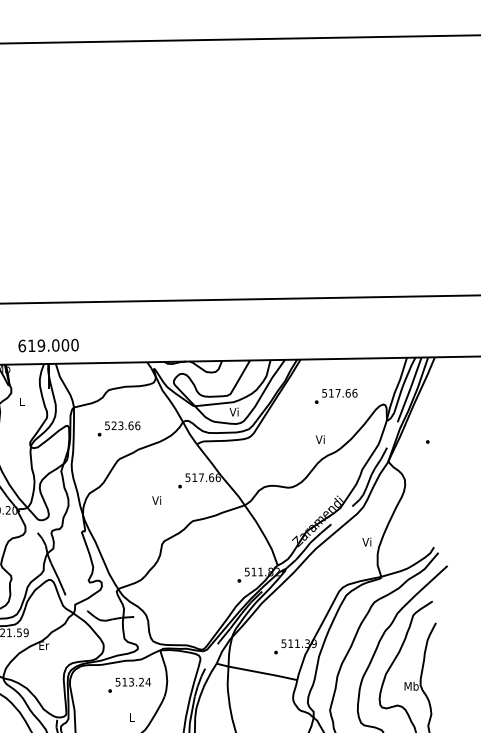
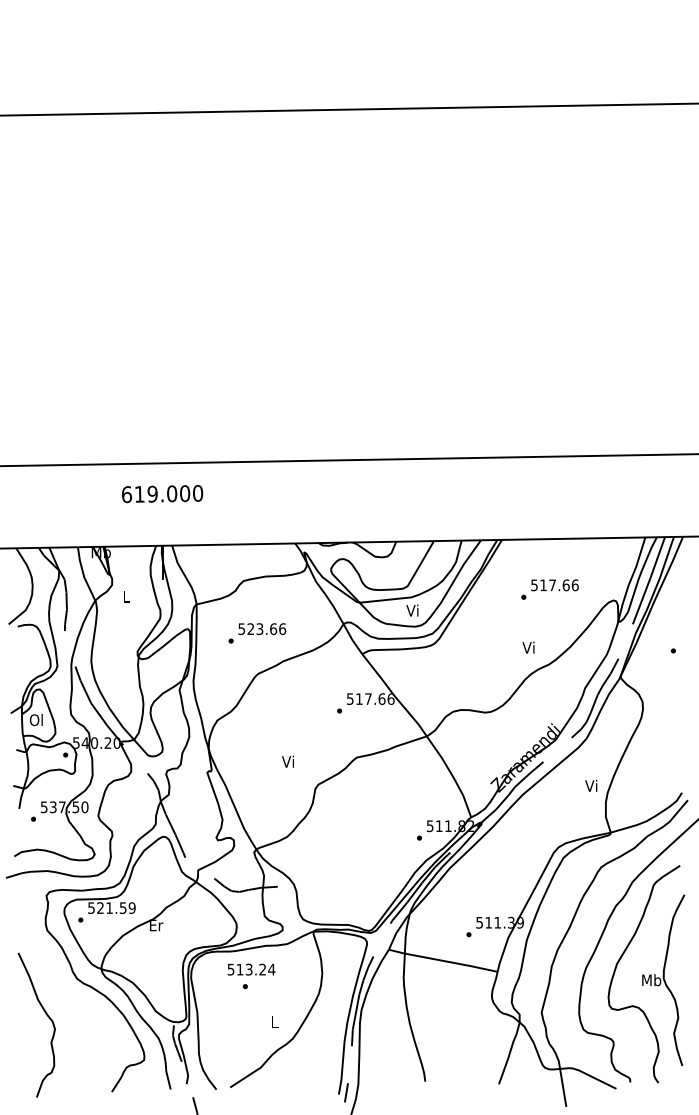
text: (48, 345) -> (162, 494), moved
text: (156, 500) -> (287, 761), moved
text: (133, 682) -> (251, 969), moved

